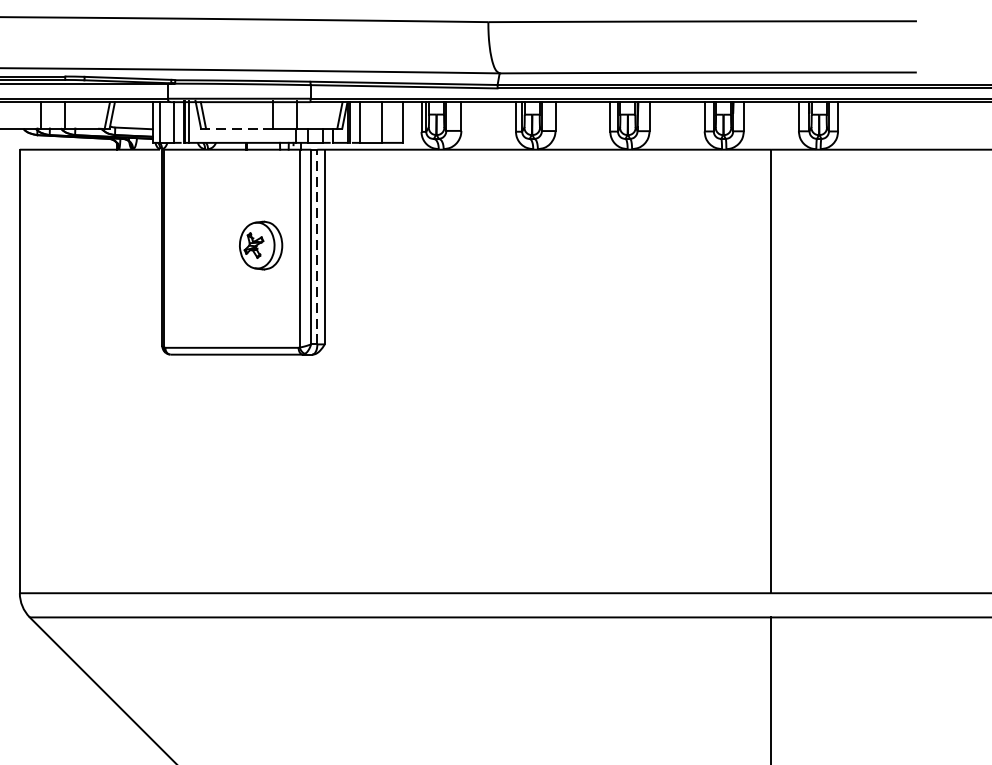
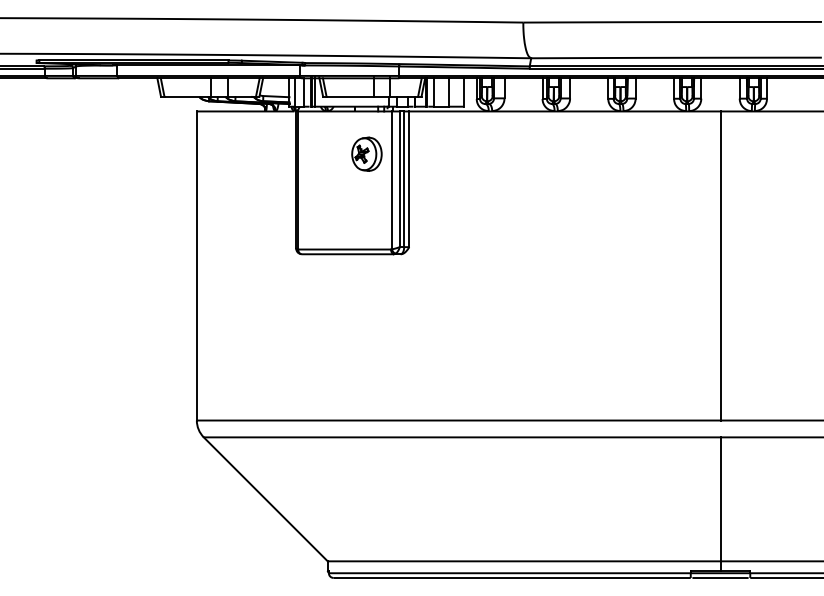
line: (238, 128) -> (349, 96), dashed -> solid
part: (260, 244) -> (366, 153), moved
line: (317, 247) -> (404, 179), dashed -> solid

